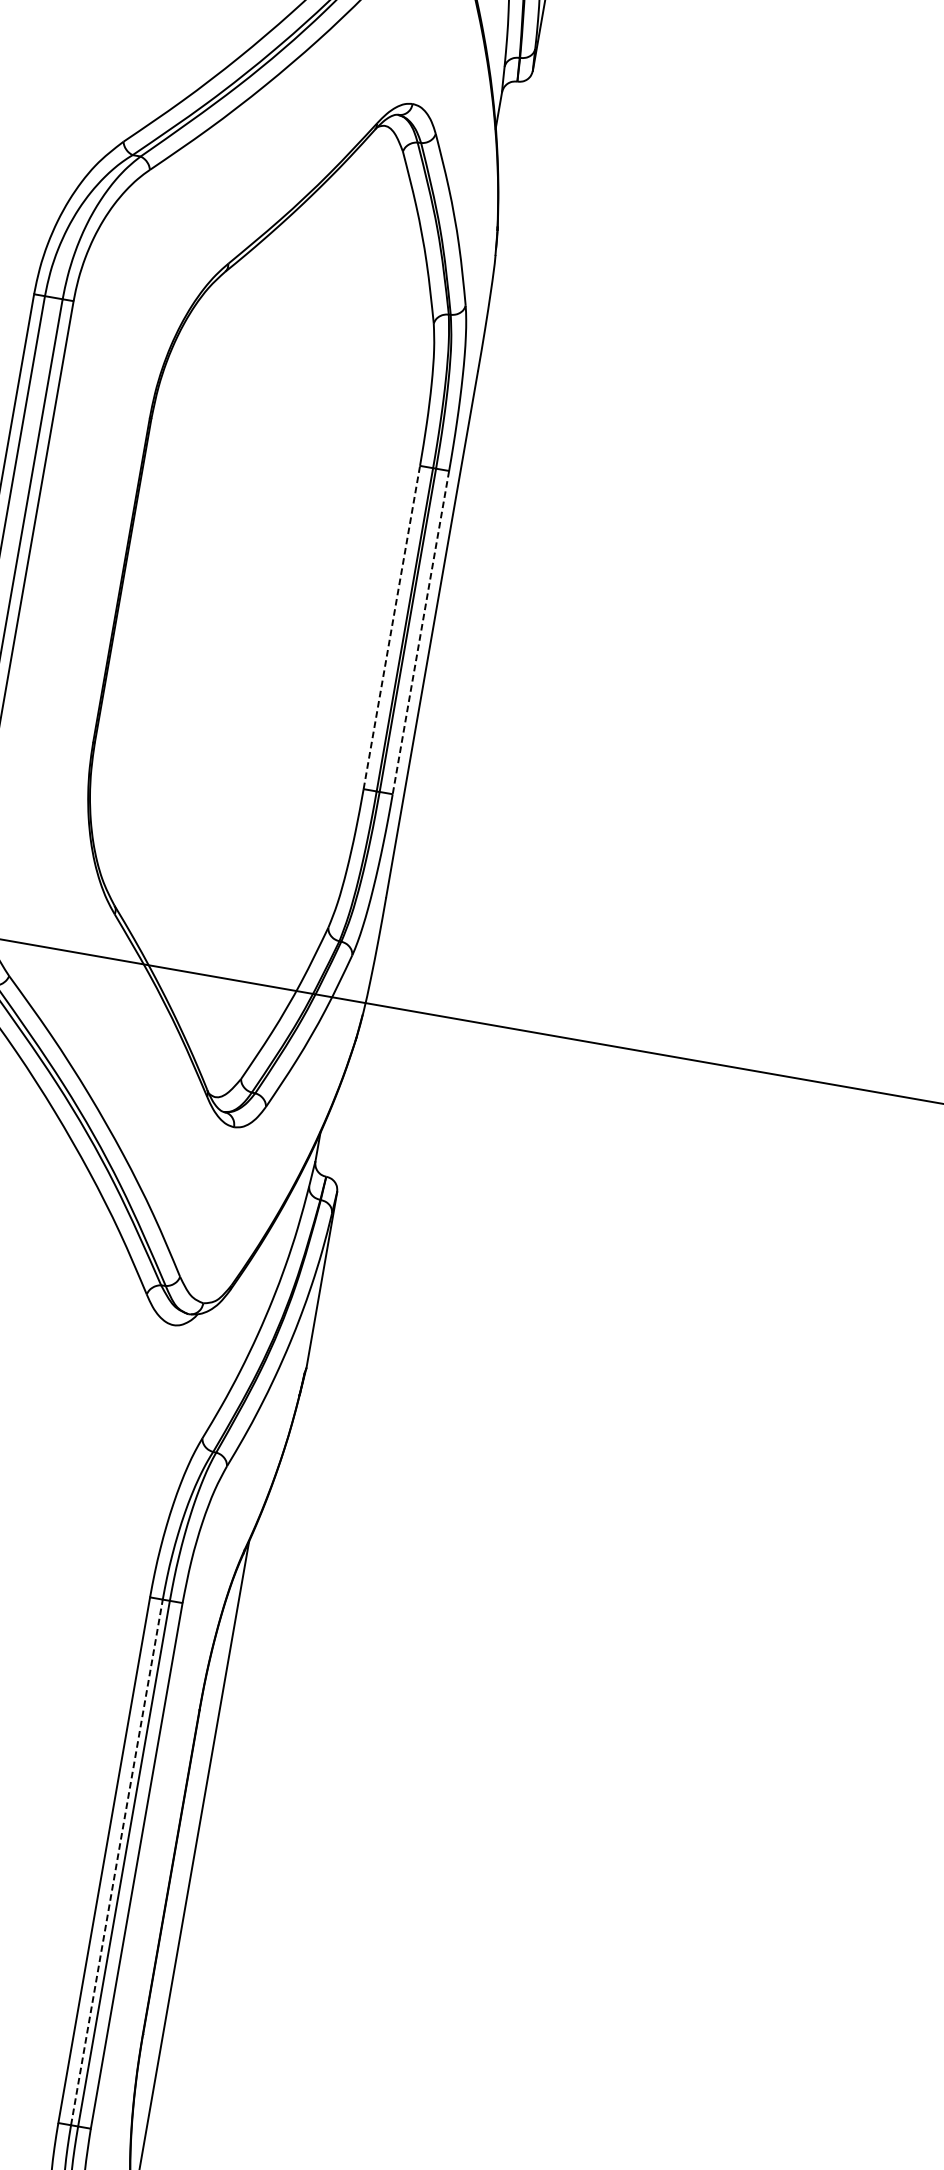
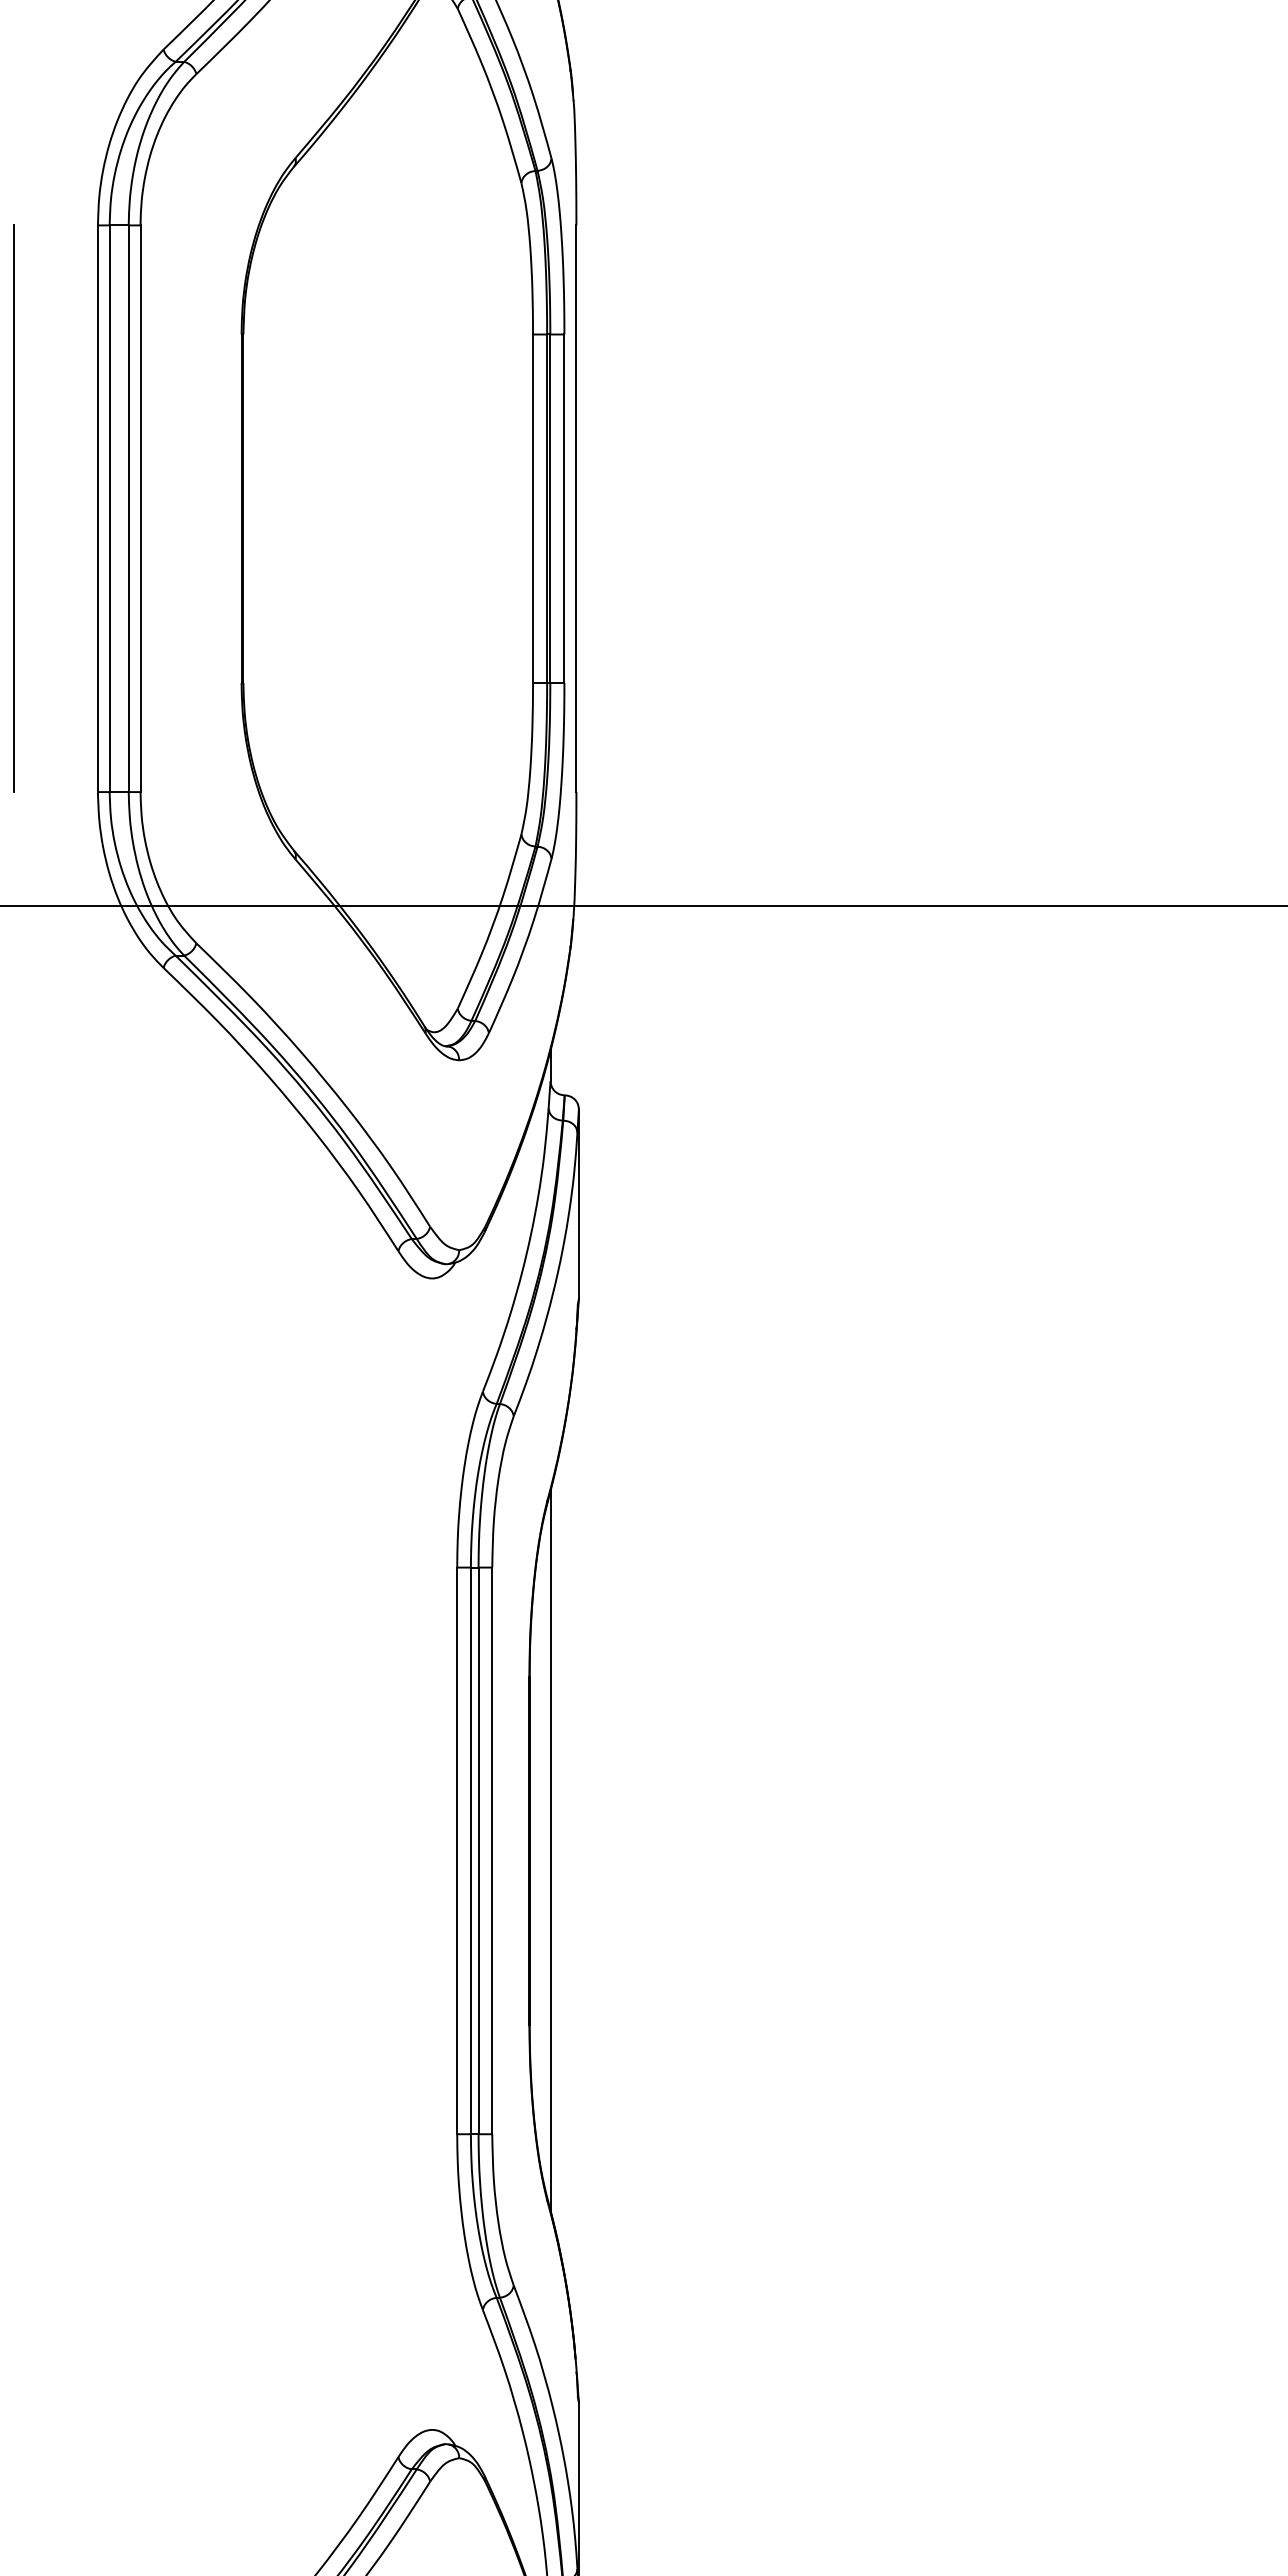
line: (392, 627) -> (533, 508), dashed -> solid
line: (420, 633) -> (564, 509), dashed -> solid
line: (116, 1861) -> (470, 1850), dashed -> solid

